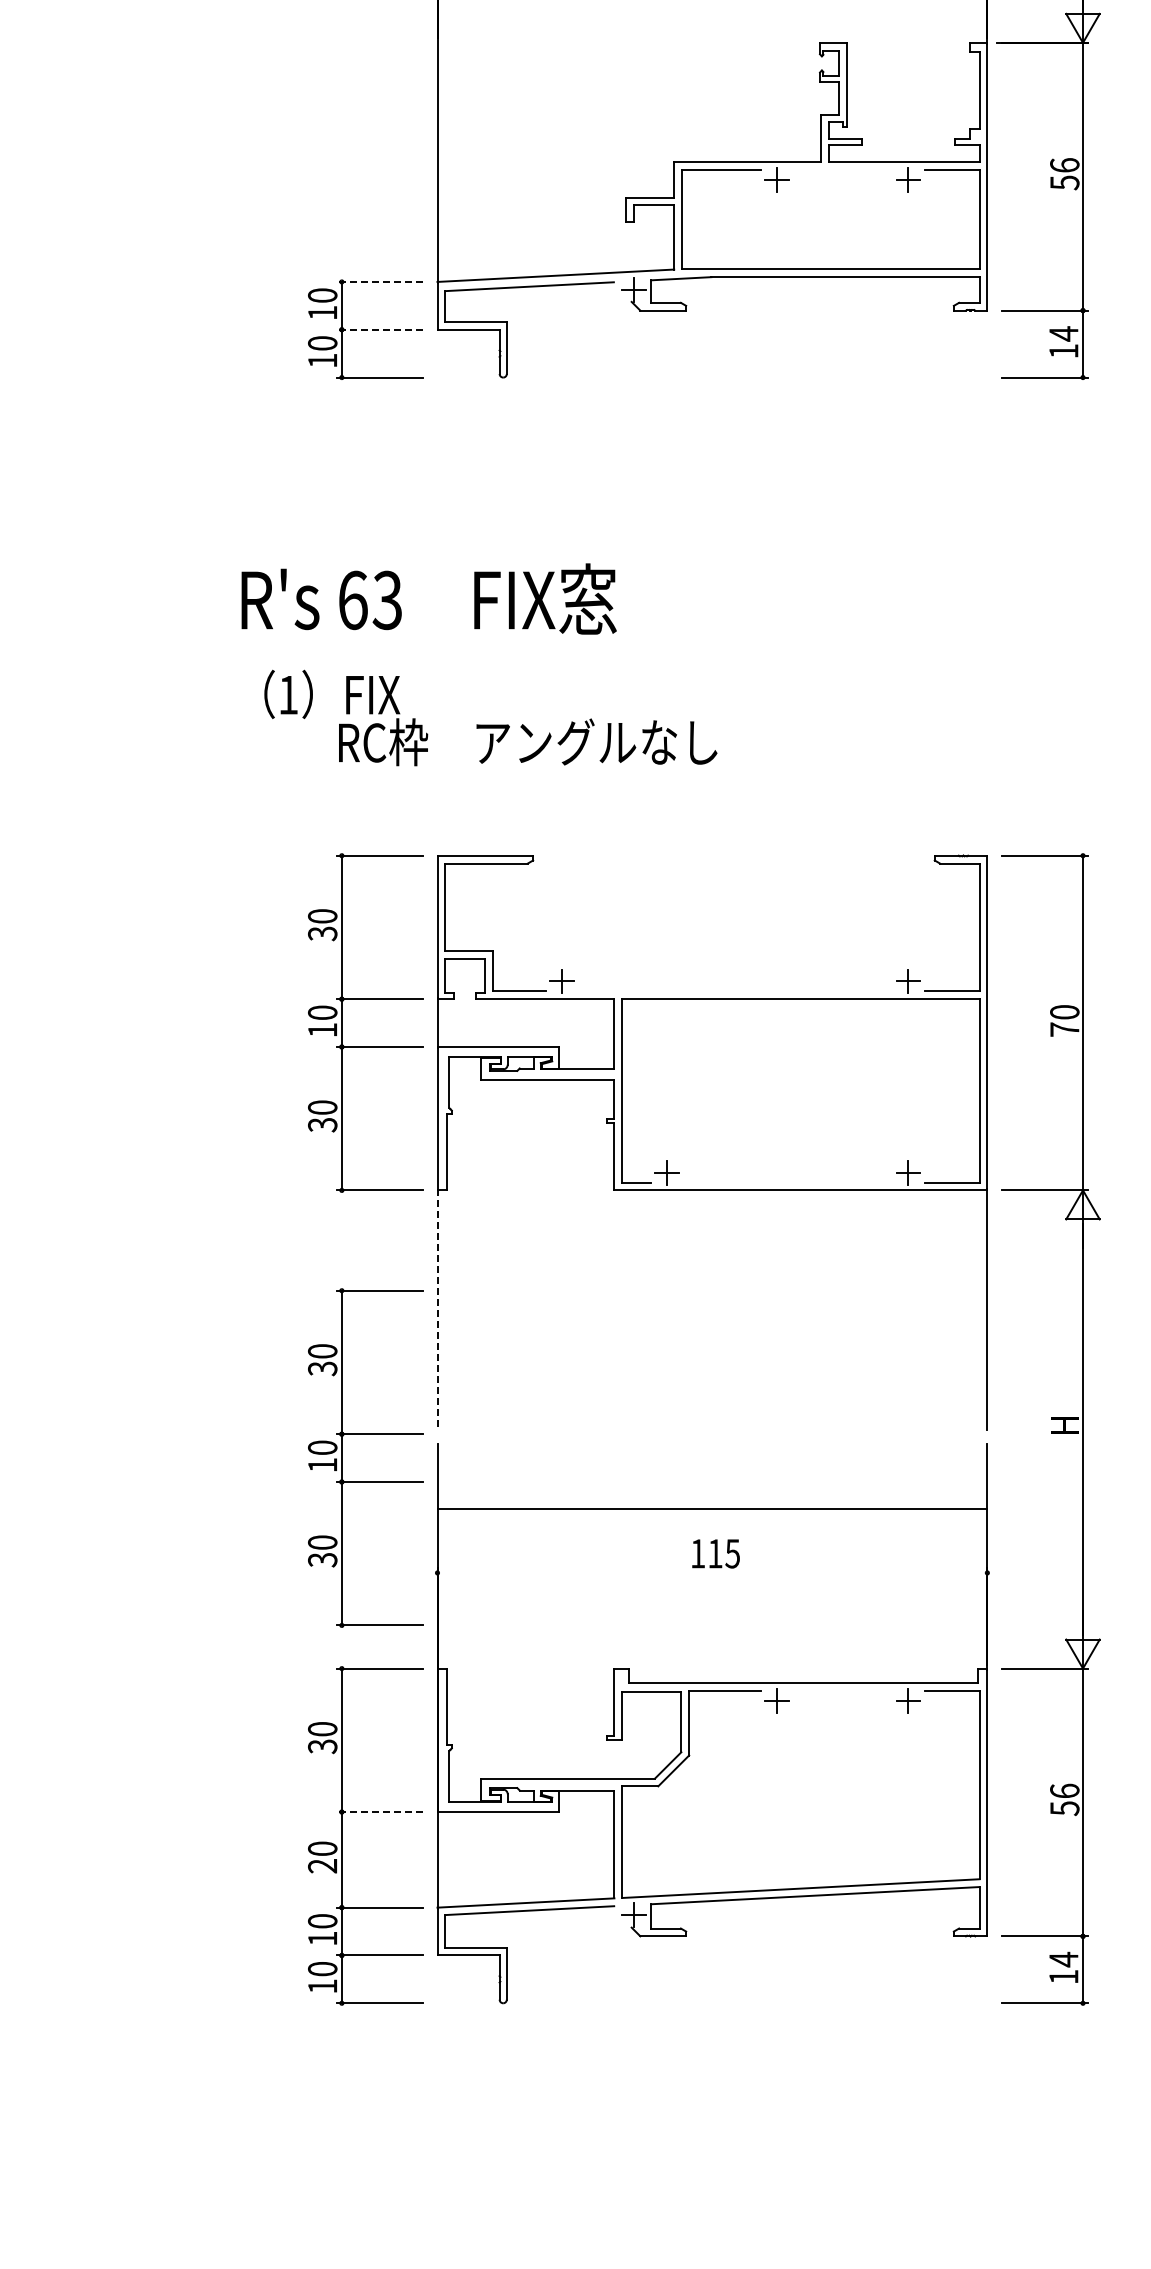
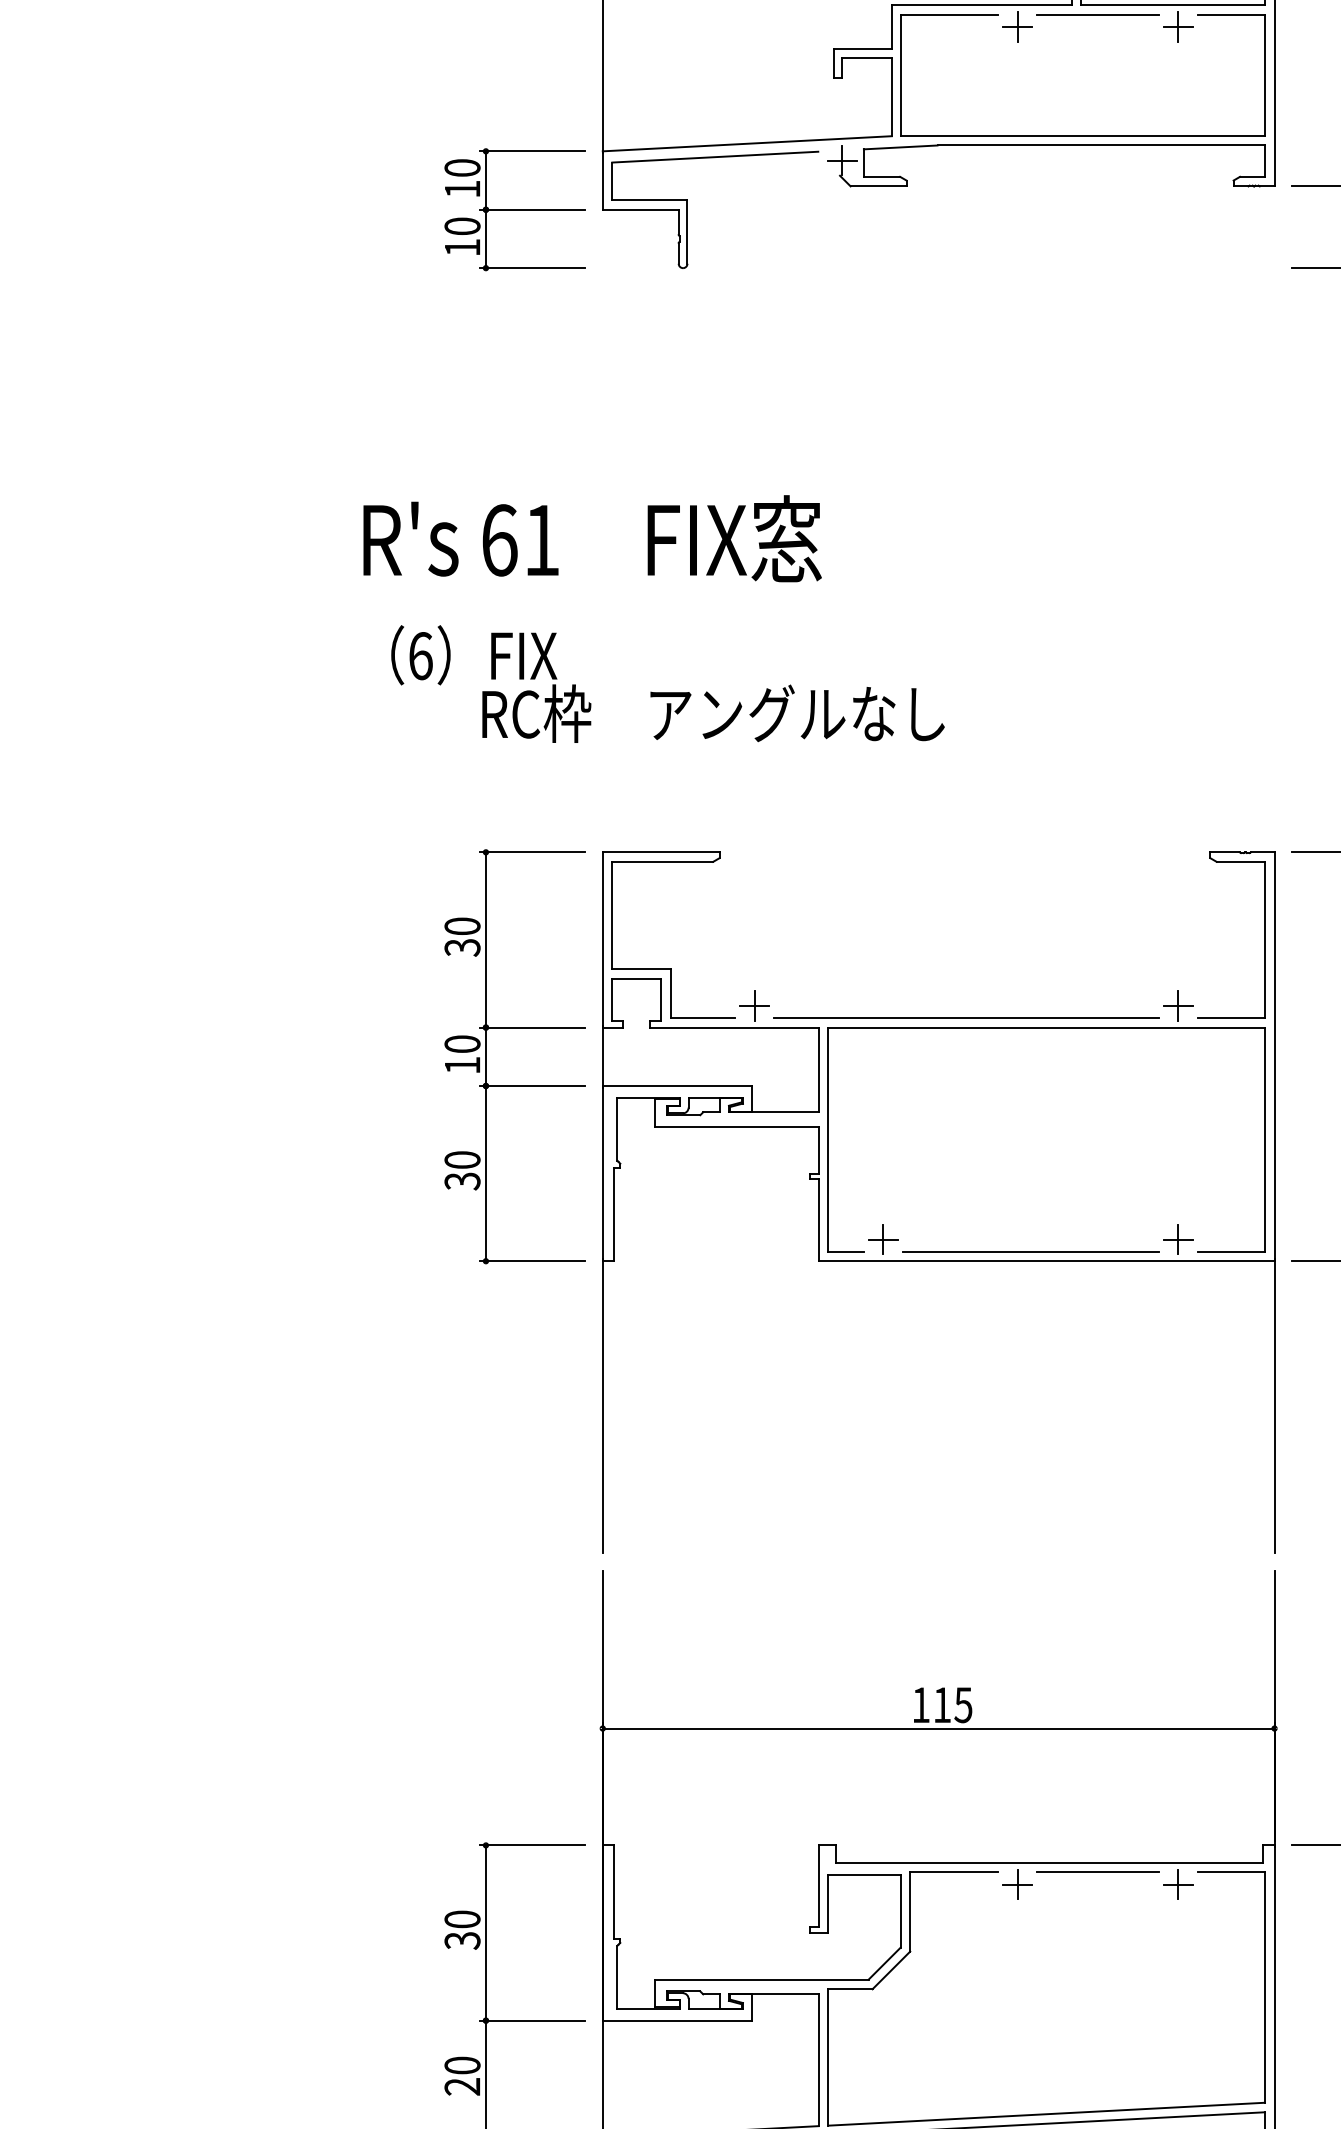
line: (842, 170) -> (1097, 15), added
line: (379, 281) -> (531, 150), dashed -> solid
line: (379, 329) -> (531, 209), dashed -> solid
text: (386, 600) -> (540, 540), 63 -> 61
text: (288, 694) -> (420, 655), 1 -> 6
line: (734, 991) -> (965, 1018), added
line: (787, 1182) -> (1030, 1251), added
line: (437, 1309) -> (602, 1406), dashed -> solid
part: (365, 1434) -> (514, 1559), removed
line: (712, 1508) -> (938, 1728), moved
line: (842, 1690) -> (1097, 1872), added
line: (379, 1812) -> (531, 2021), dashed -> solid

